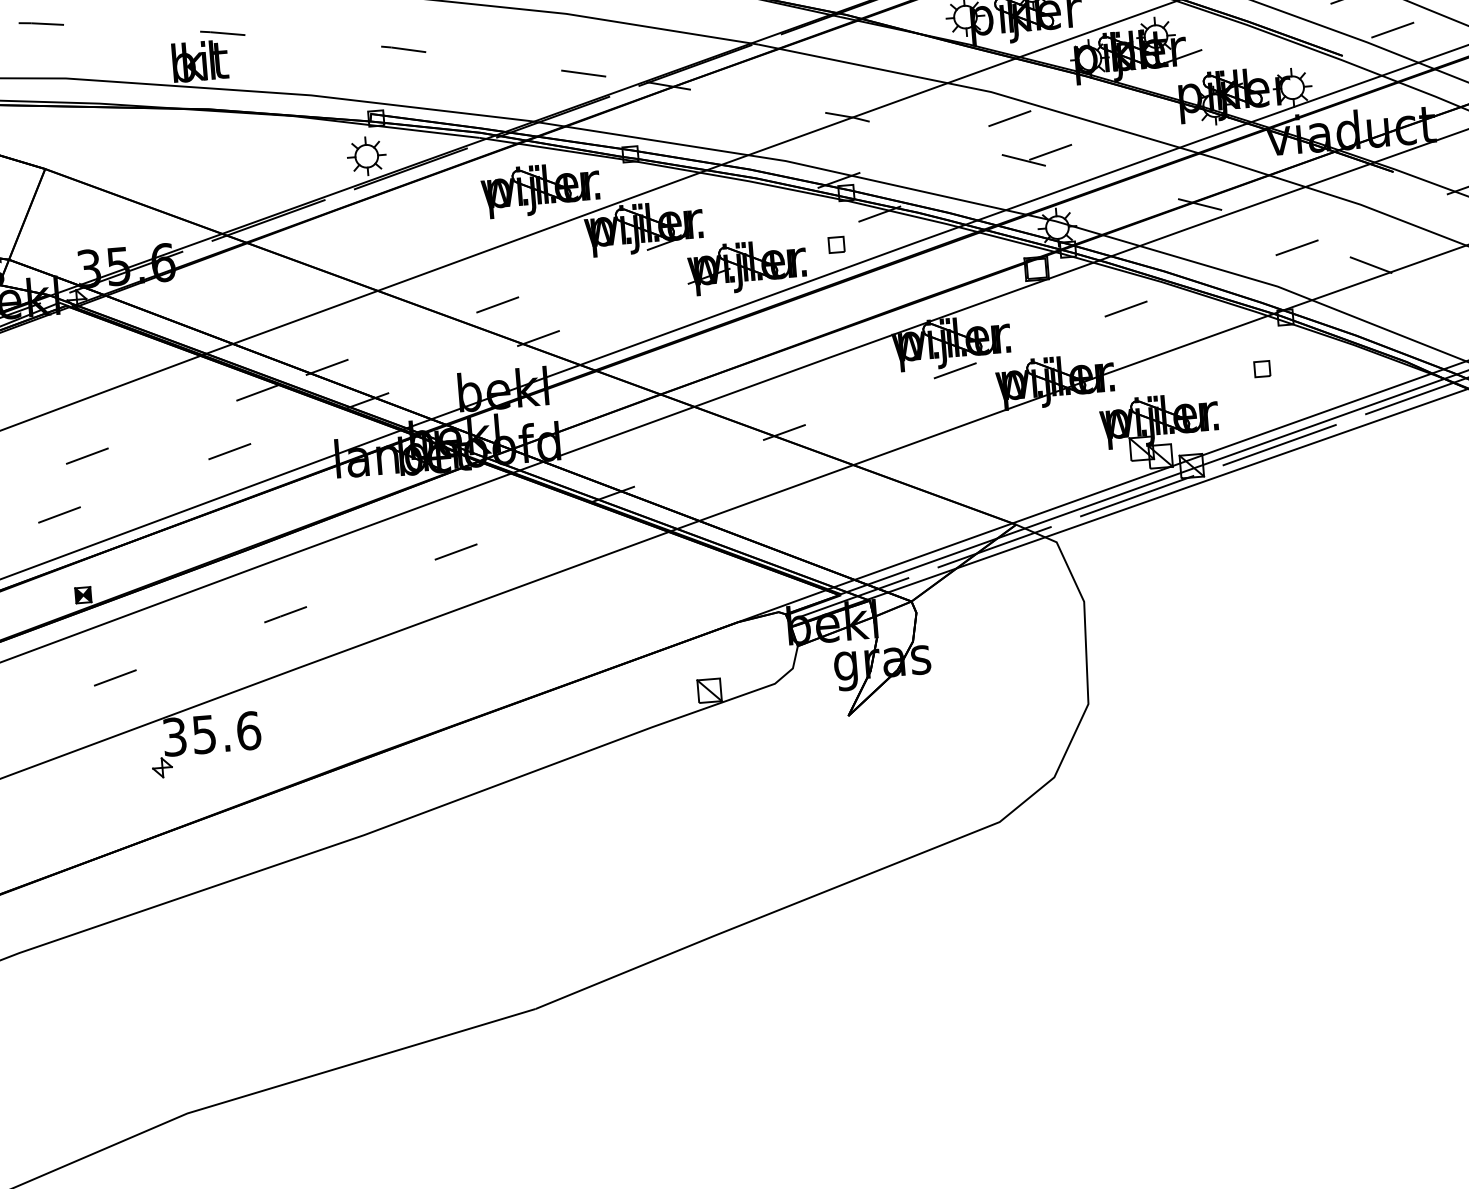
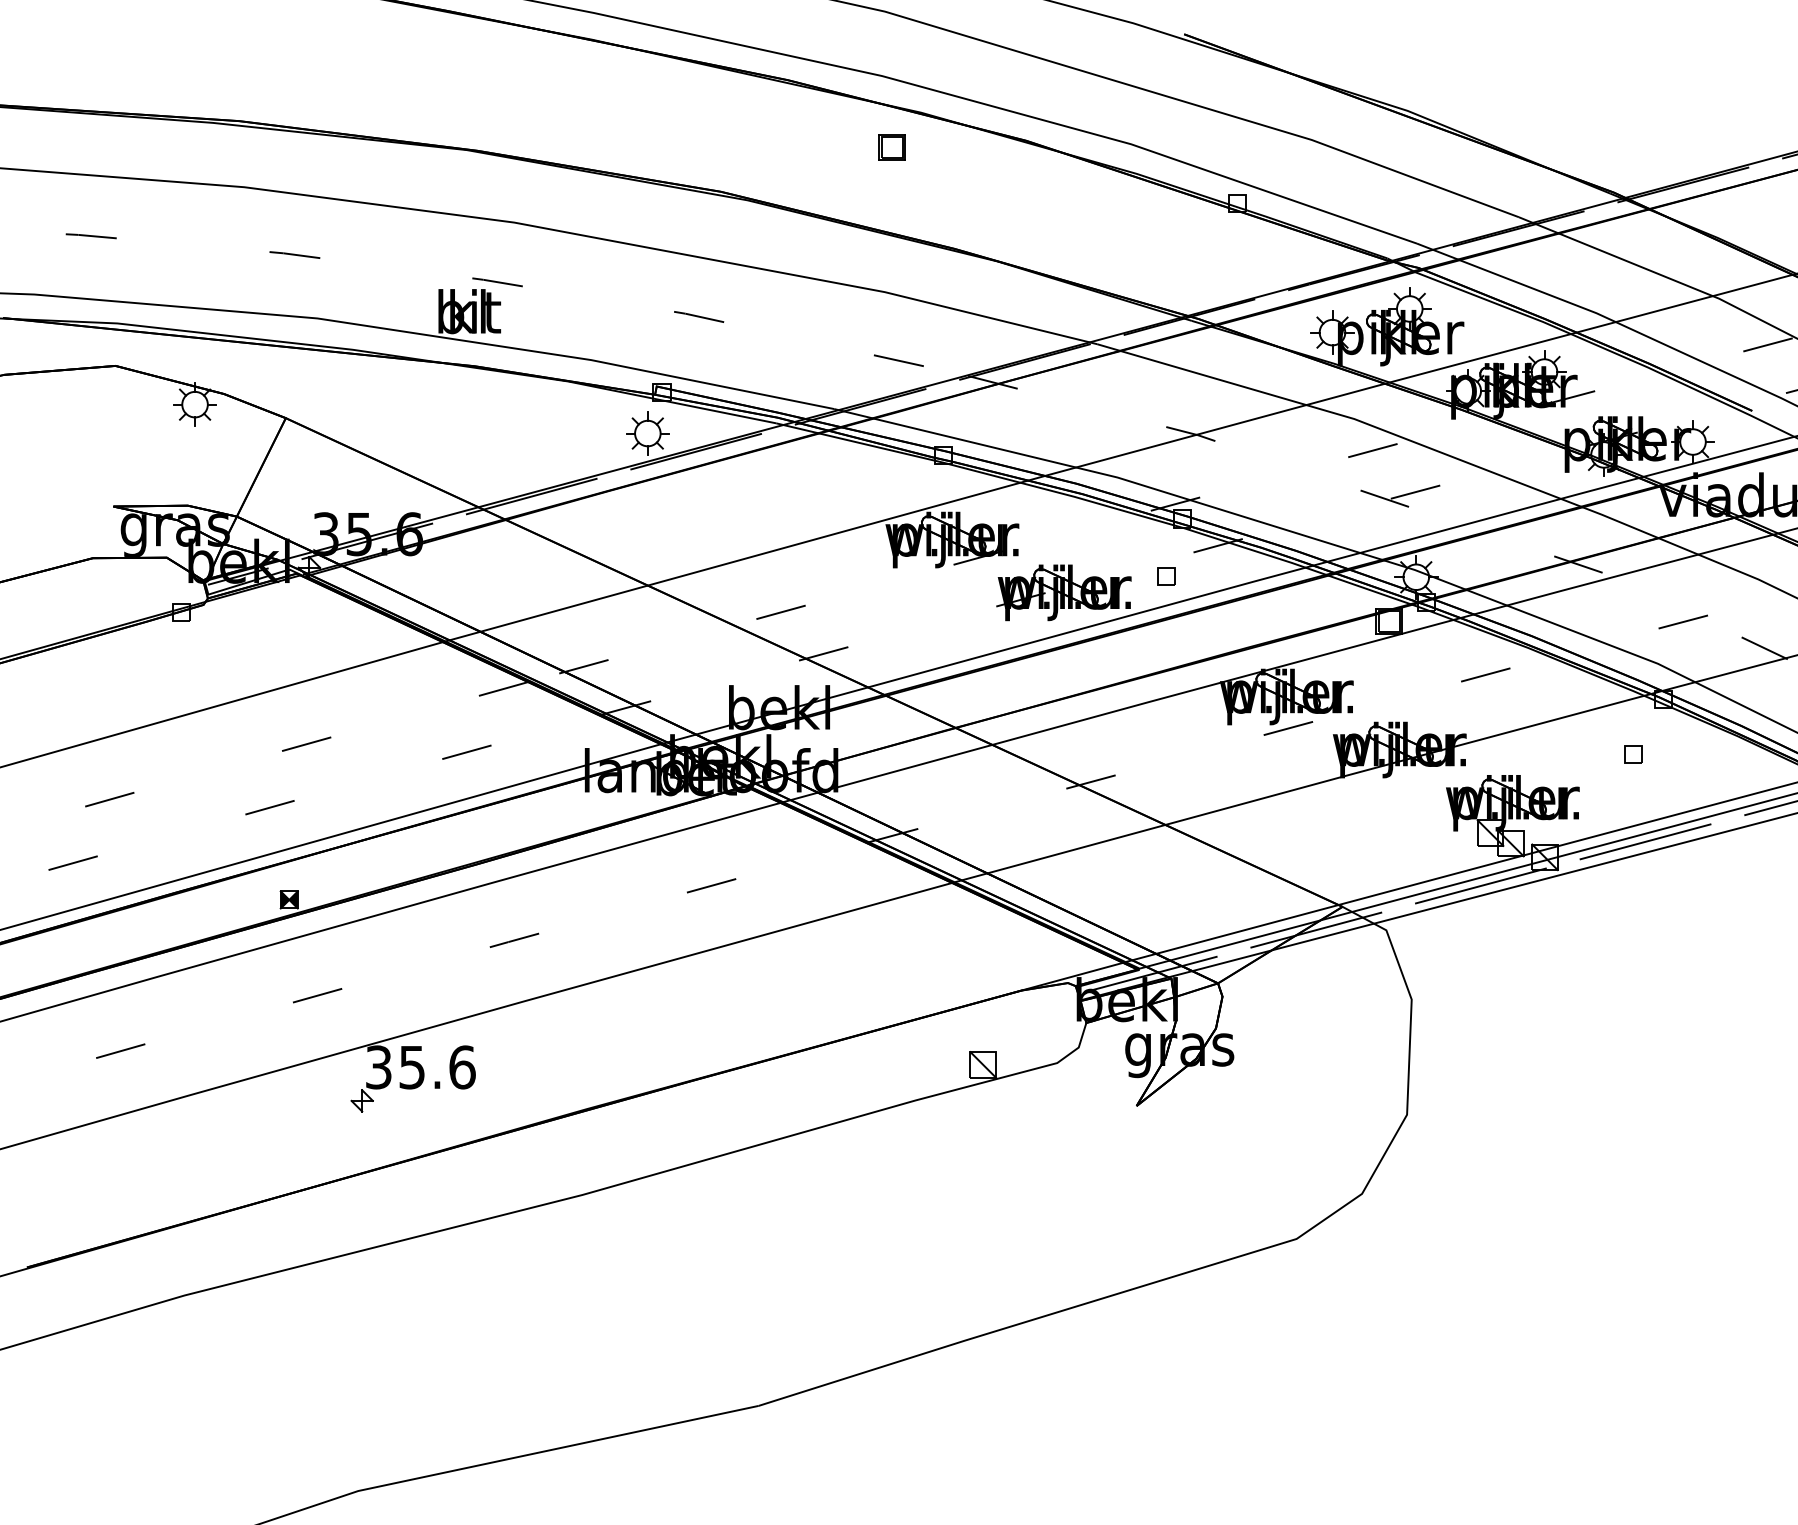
part: (540, 190) -> (839, 487), removed

